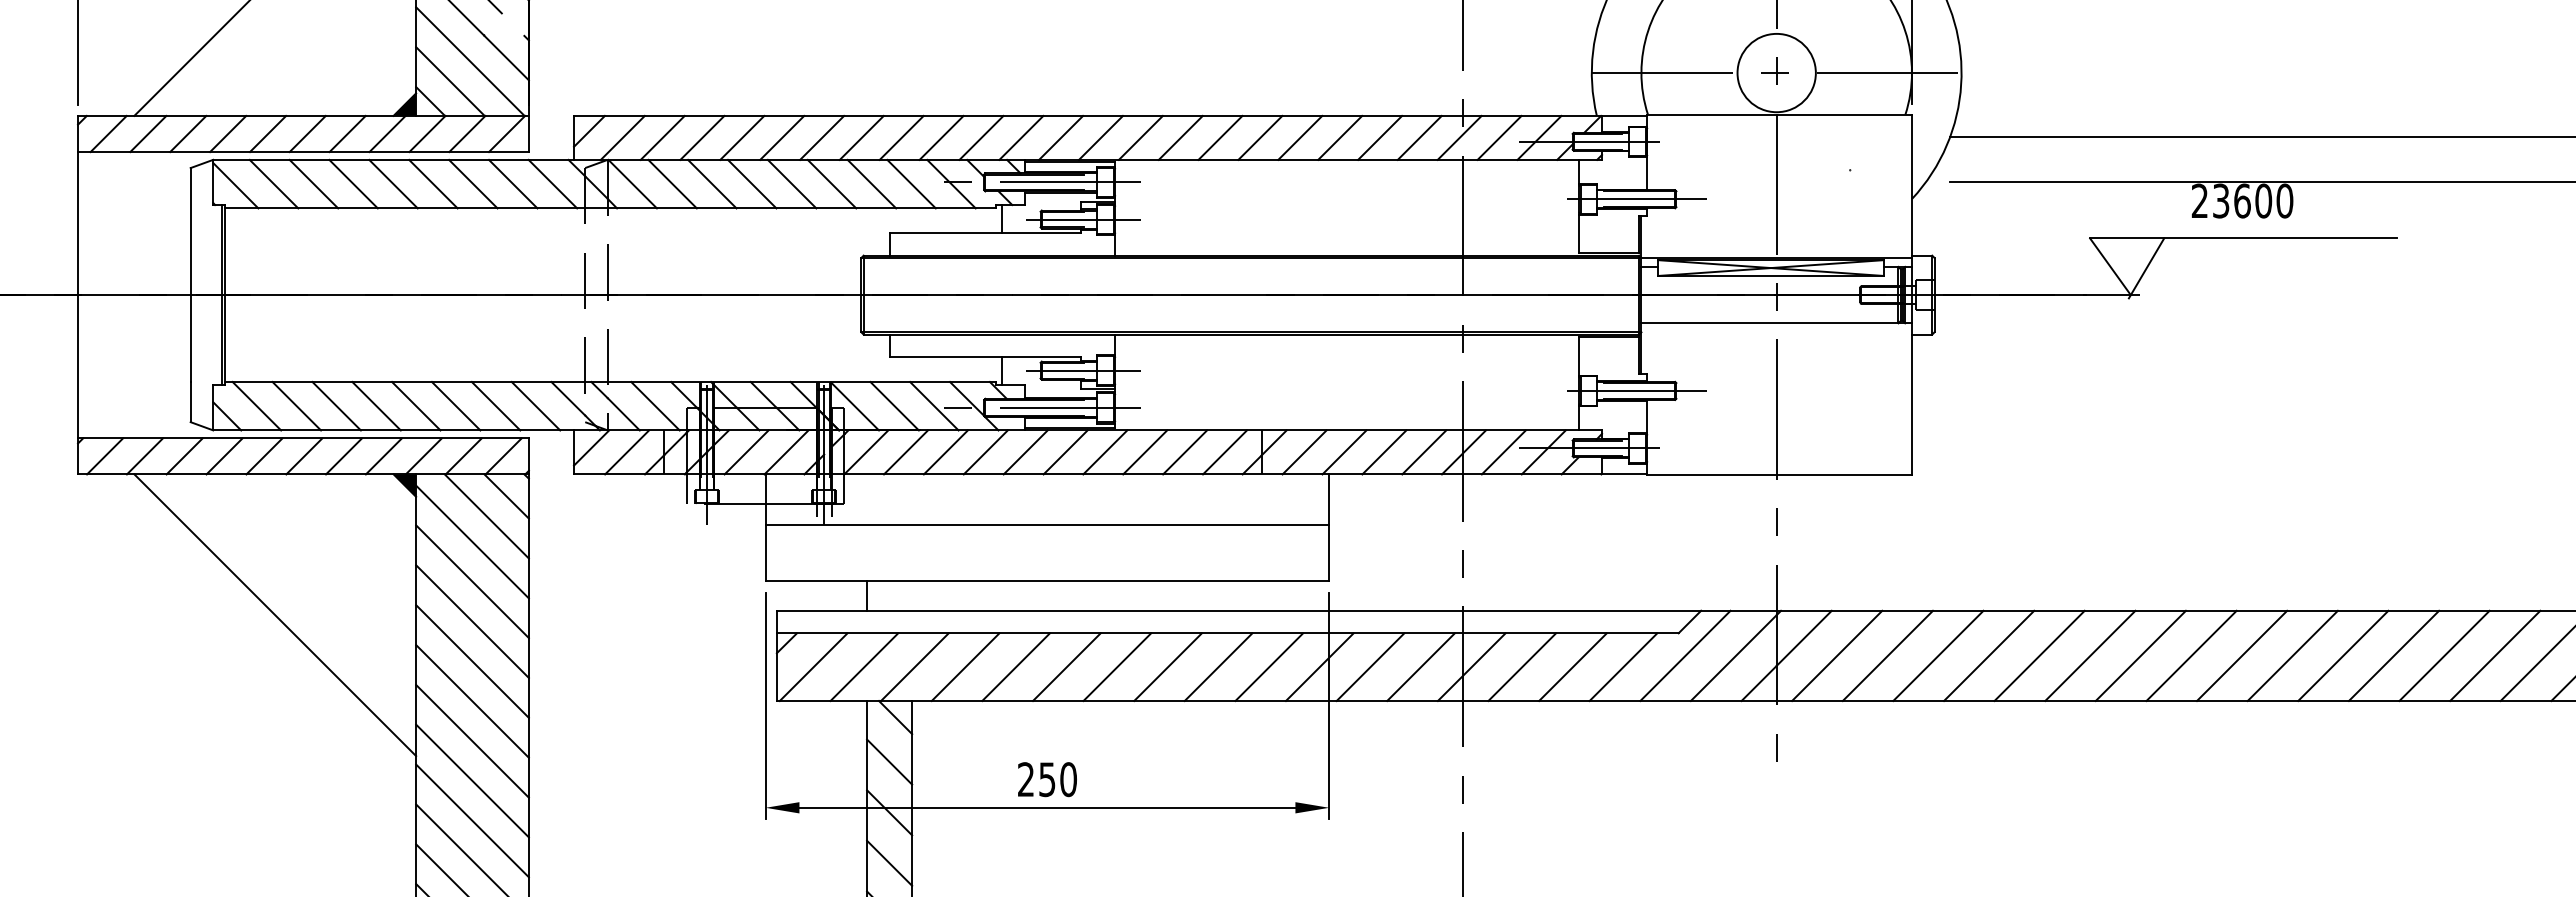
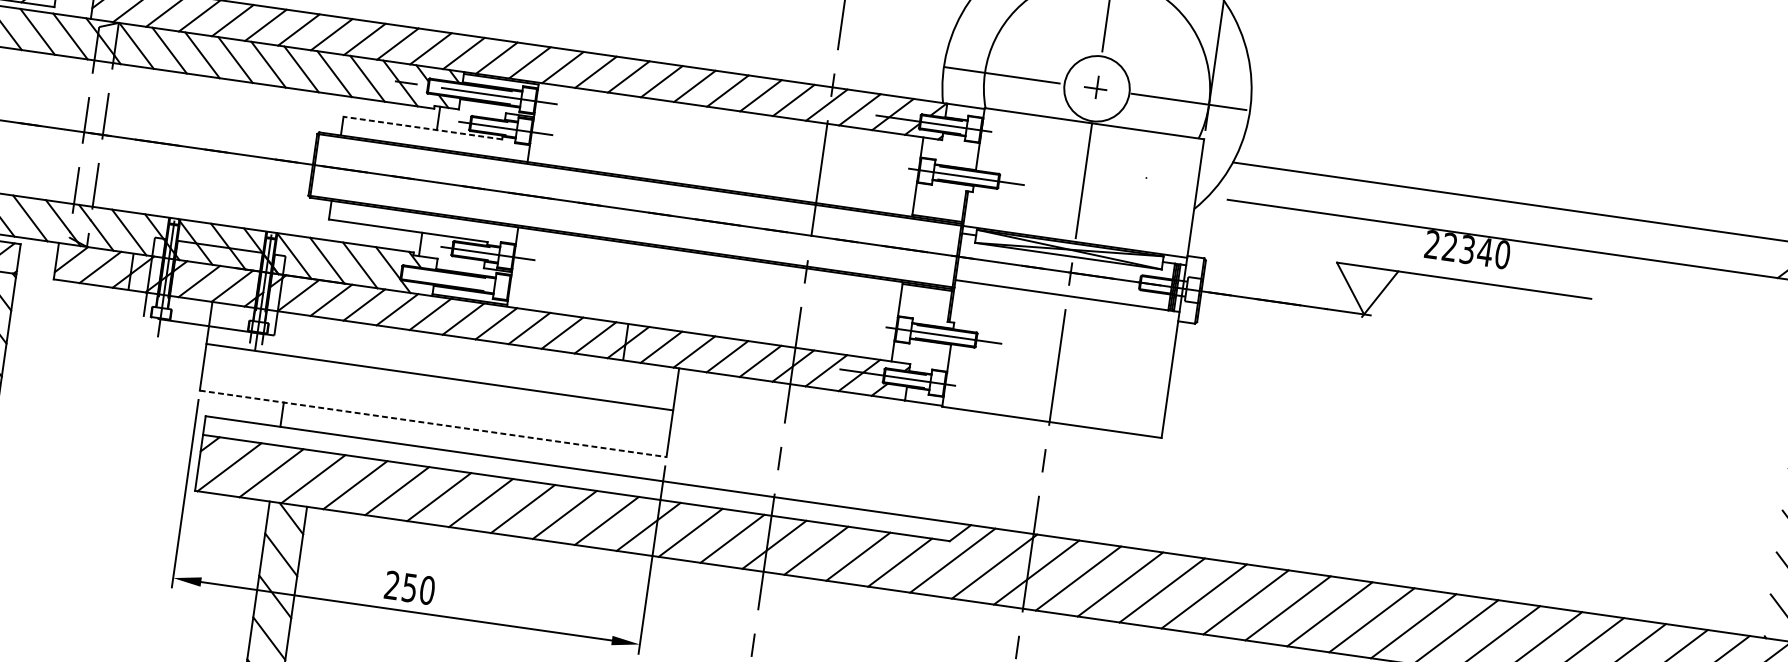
text: (2242, 200) -> (1467, 249), 23600 -> 22340
line: (985, 233) -> (422, 128), solid -> dashed
line: (1042, 407) -> (449, 279), removed
line: (1047, 581) -> (433, 423), solid -> dashed

